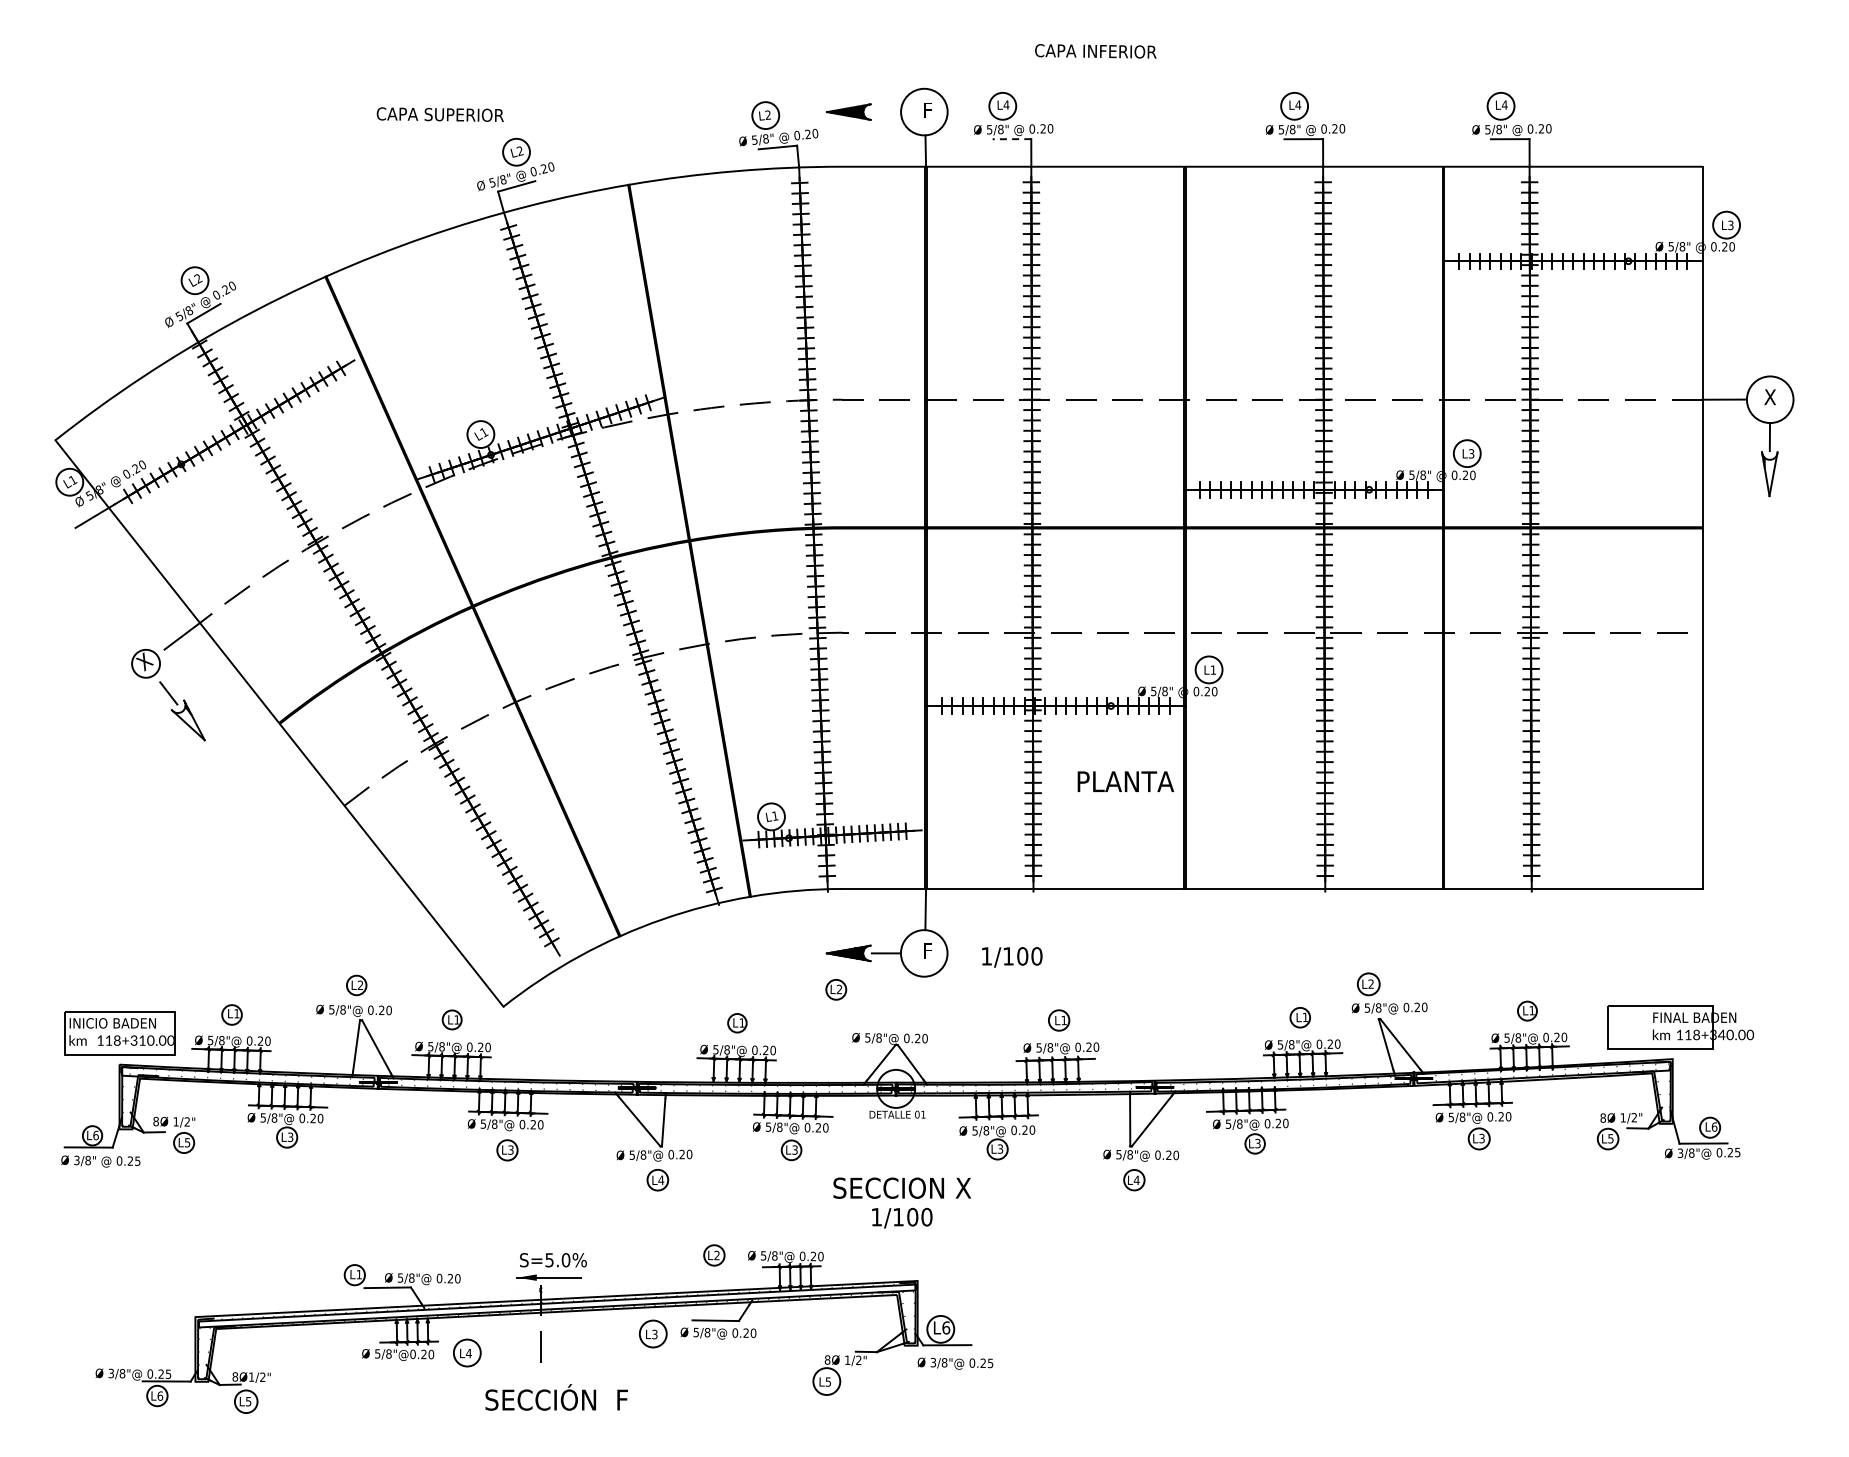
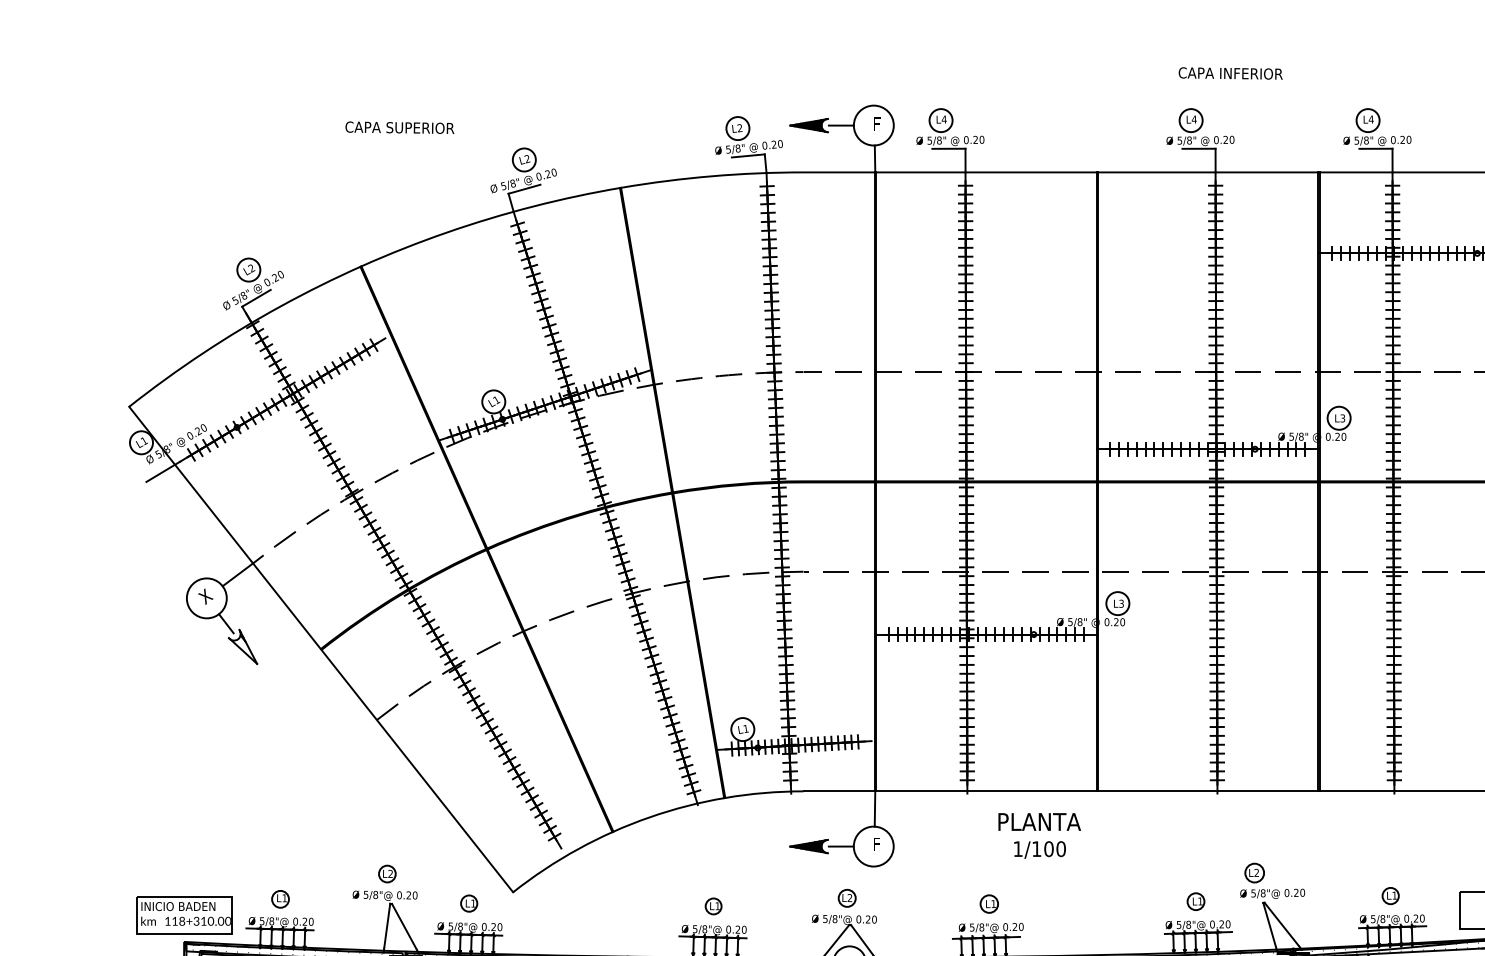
text: (1095, 51) -> (1230, 73), moved
line: (886, 112) -> (841, 125), added
text: (439, 114) -> (399, 127), moved
line: (1011, 139) -> (948, 149), dashed -> solid
circle: (145, 663) -> (206, 598), size x1.67
text: (1213, 669) -> (1121, 603), L1 -> L3
text: (1125, 781) -> (1039, 821), moved
text: (1012, 957) -> (1040, 850), moved
part: (836, 989) -> (847, 898), moved

